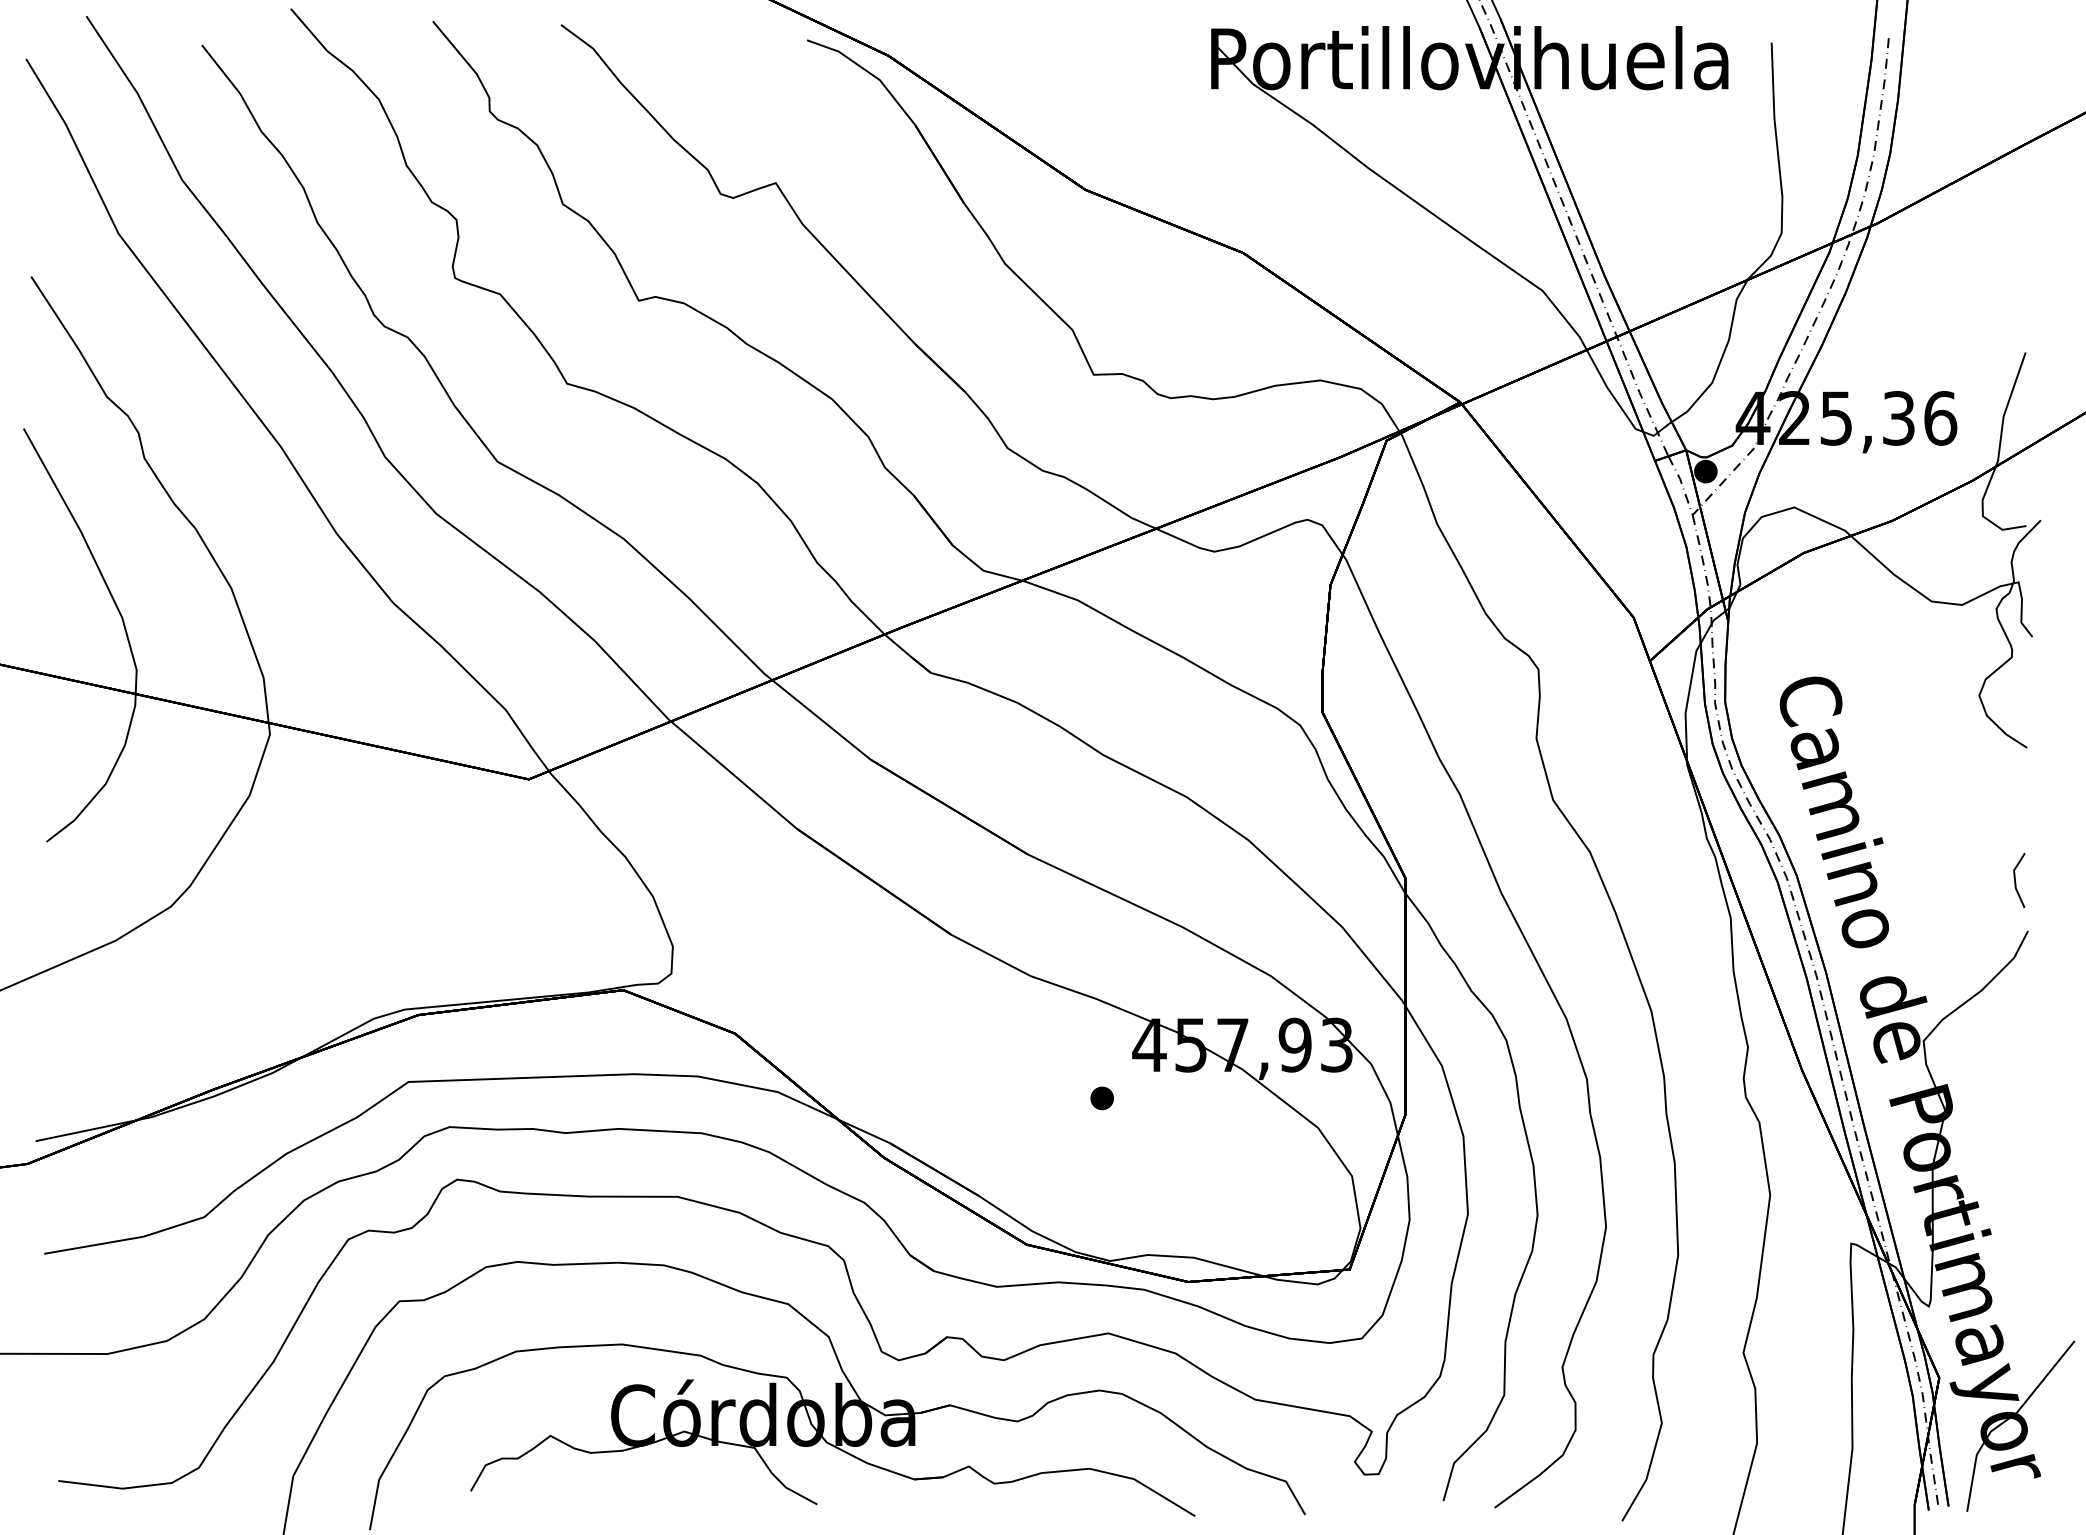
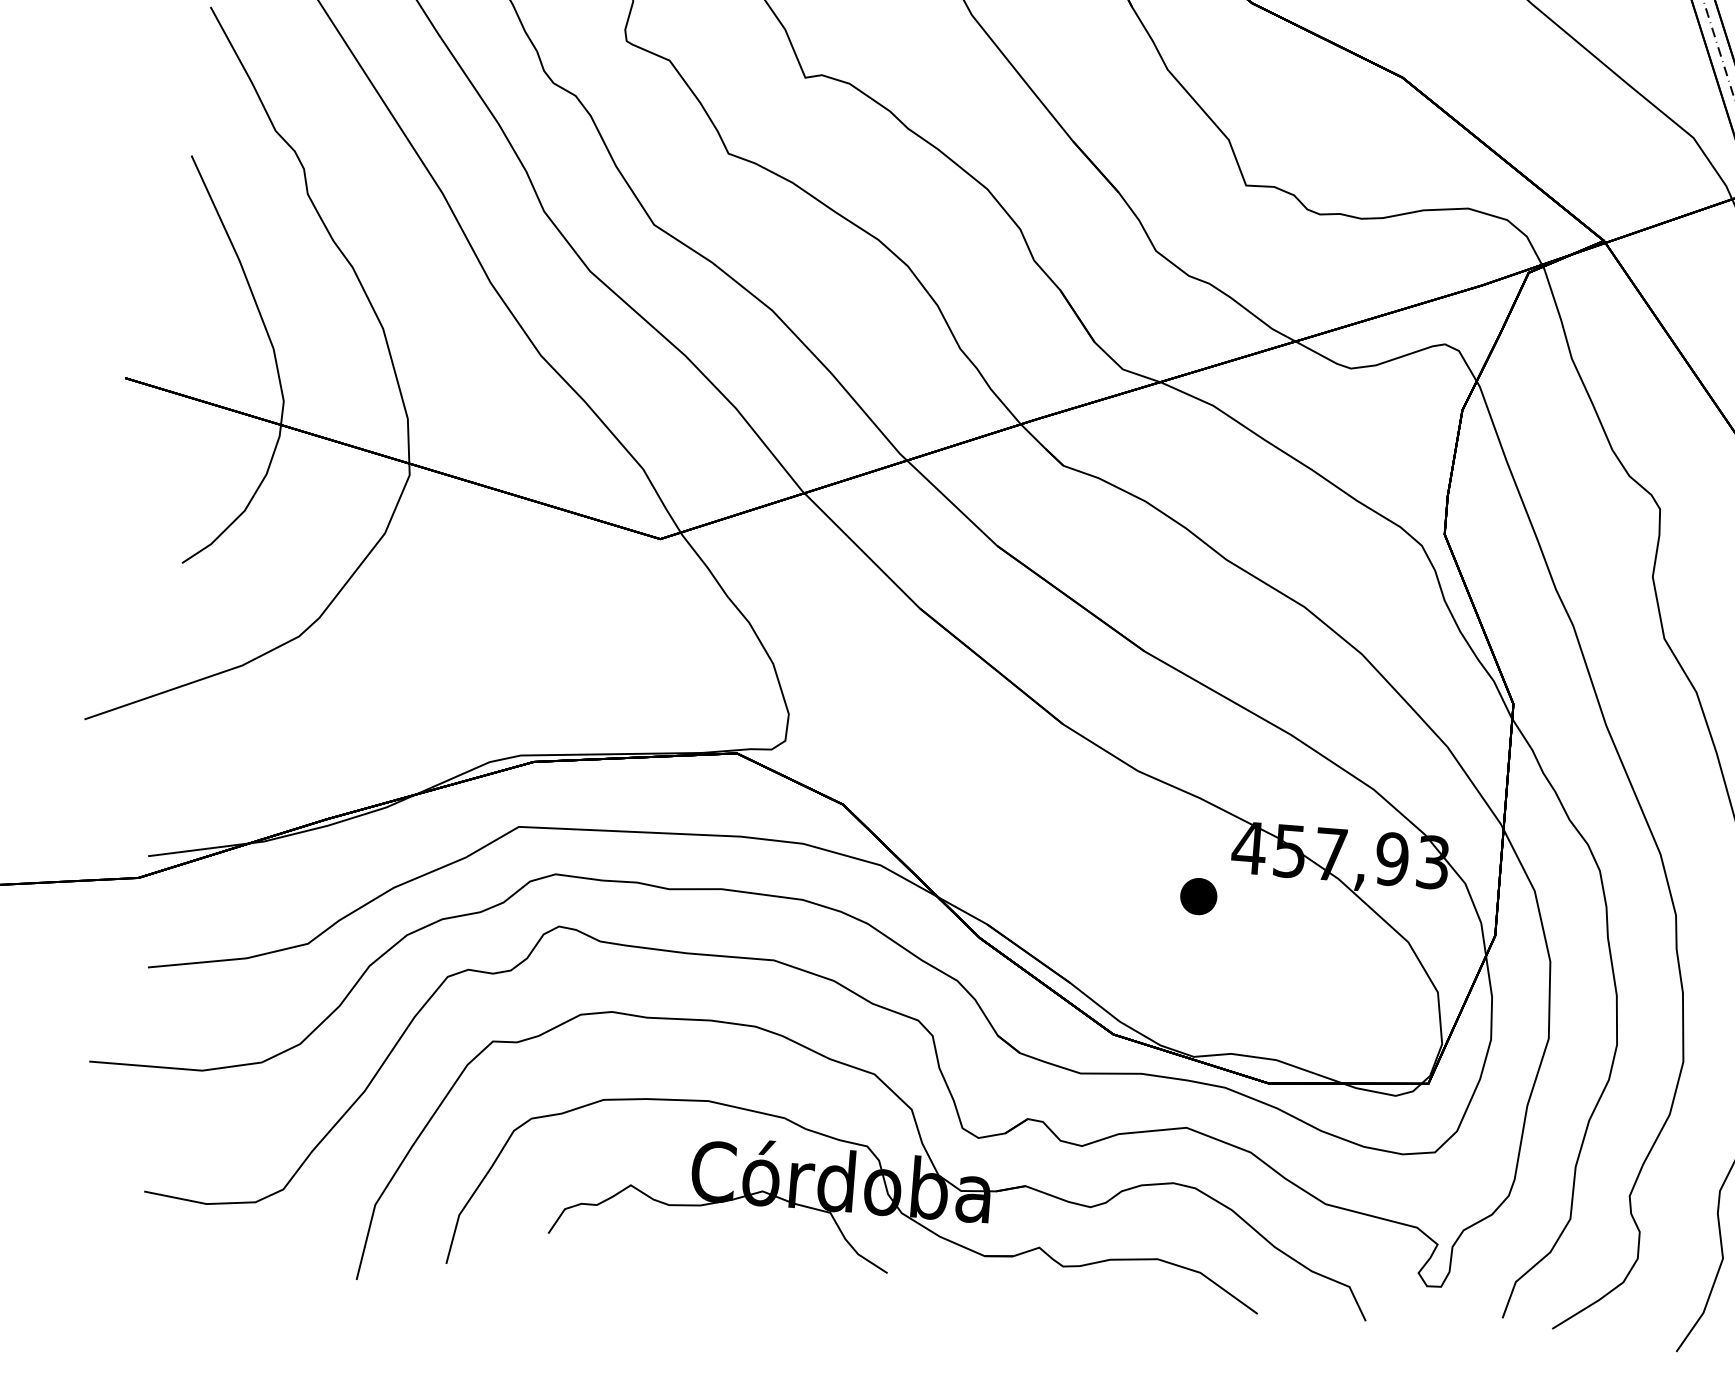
part: (1101, 1098) -> (1197, 896), size x1.6

